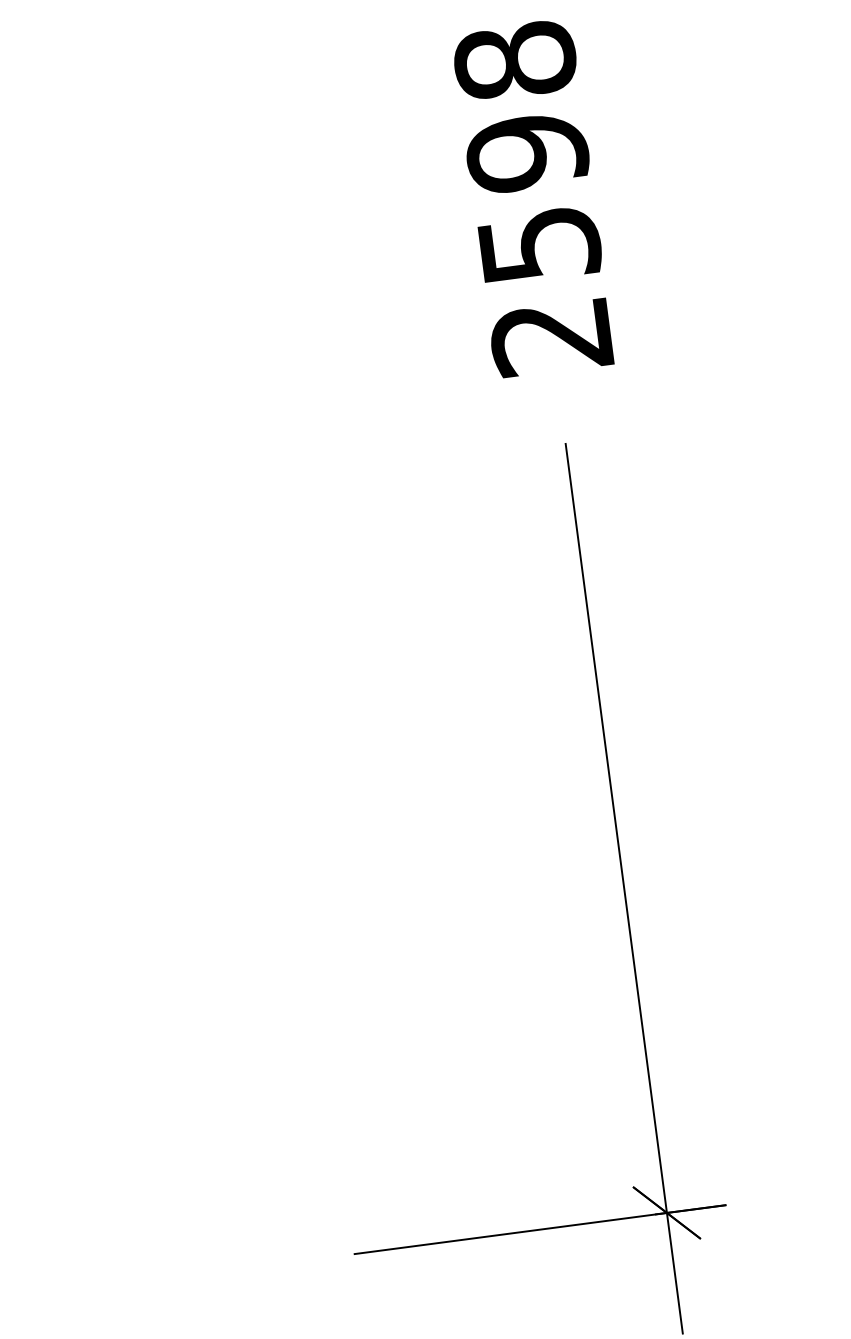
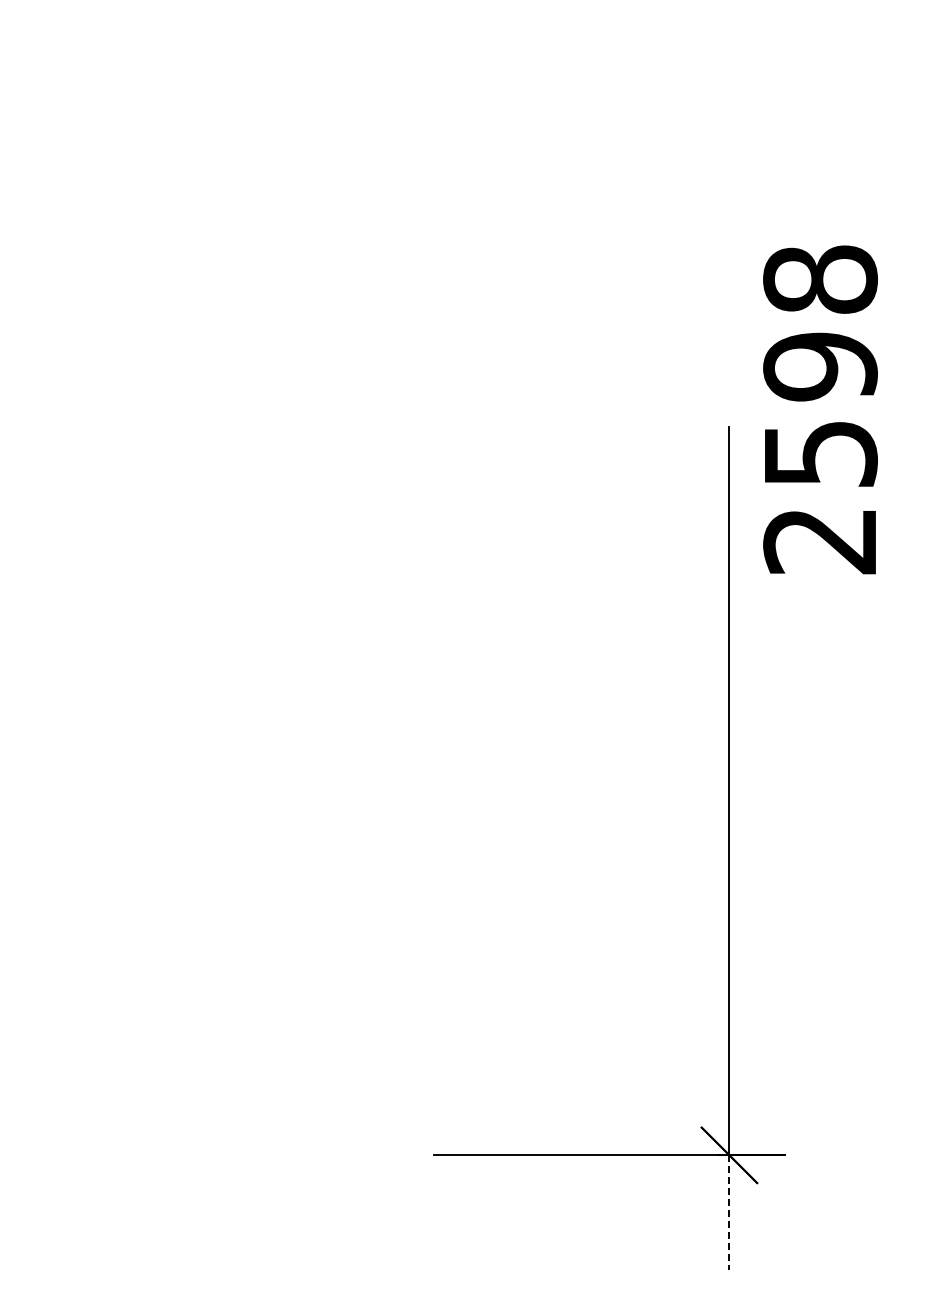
text: (533, 198) -> (820, 409), moved
line: (674, 1273) -> (729, 1212), solid -> dashed

